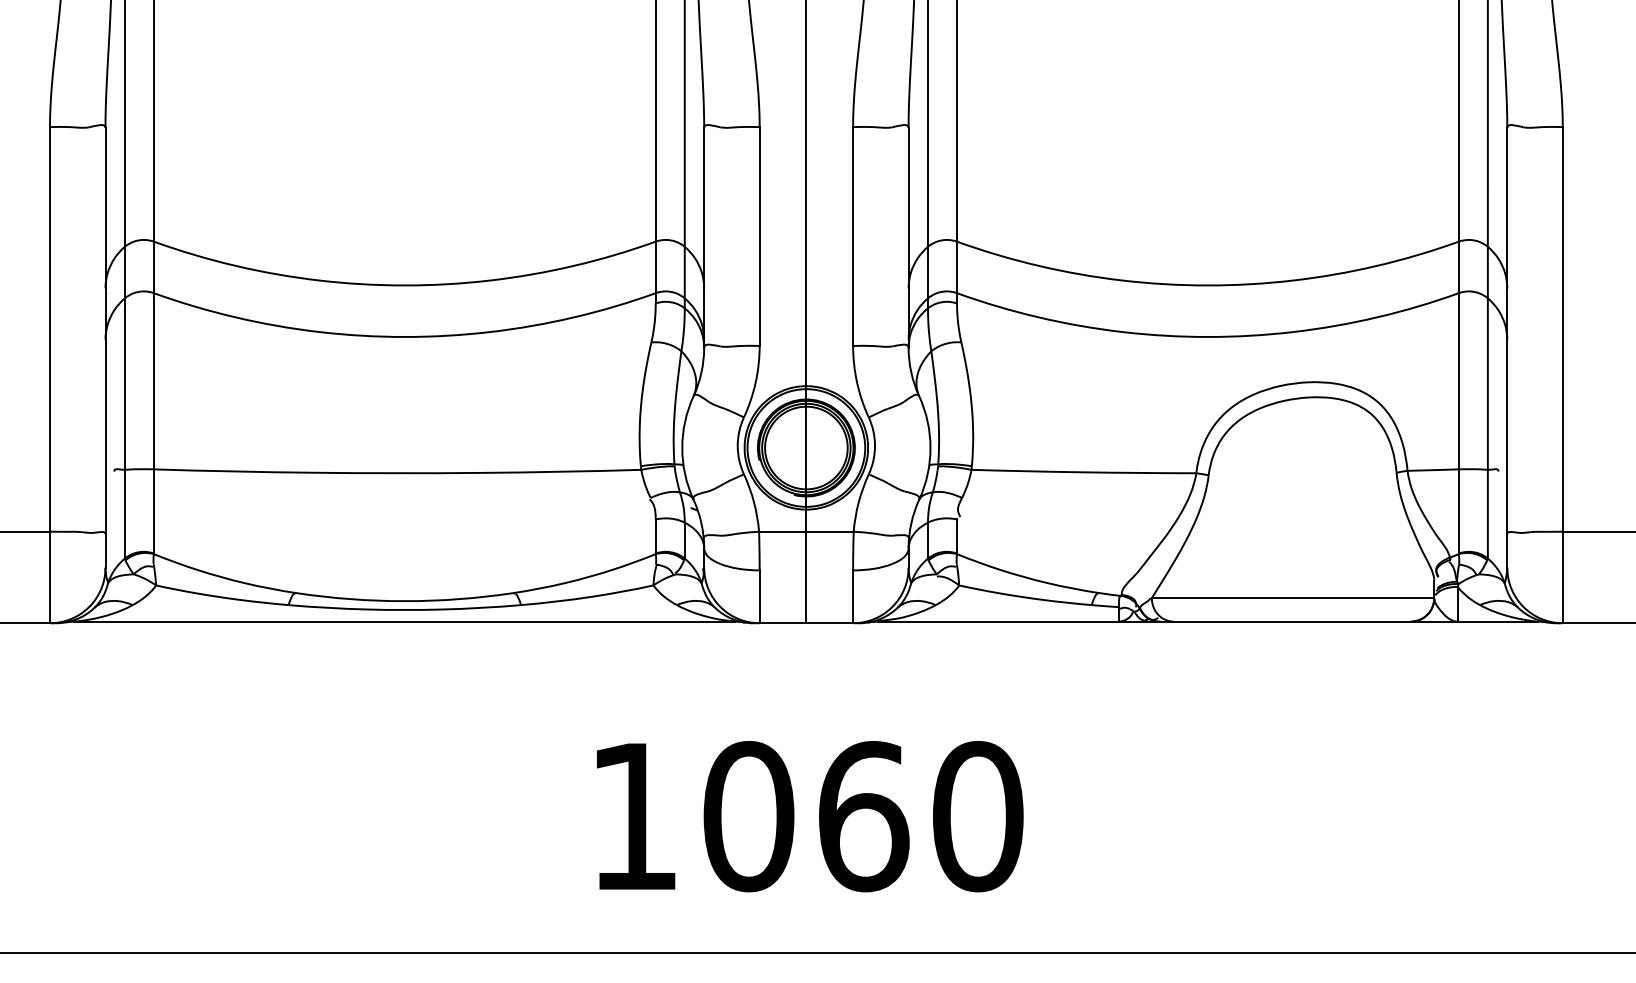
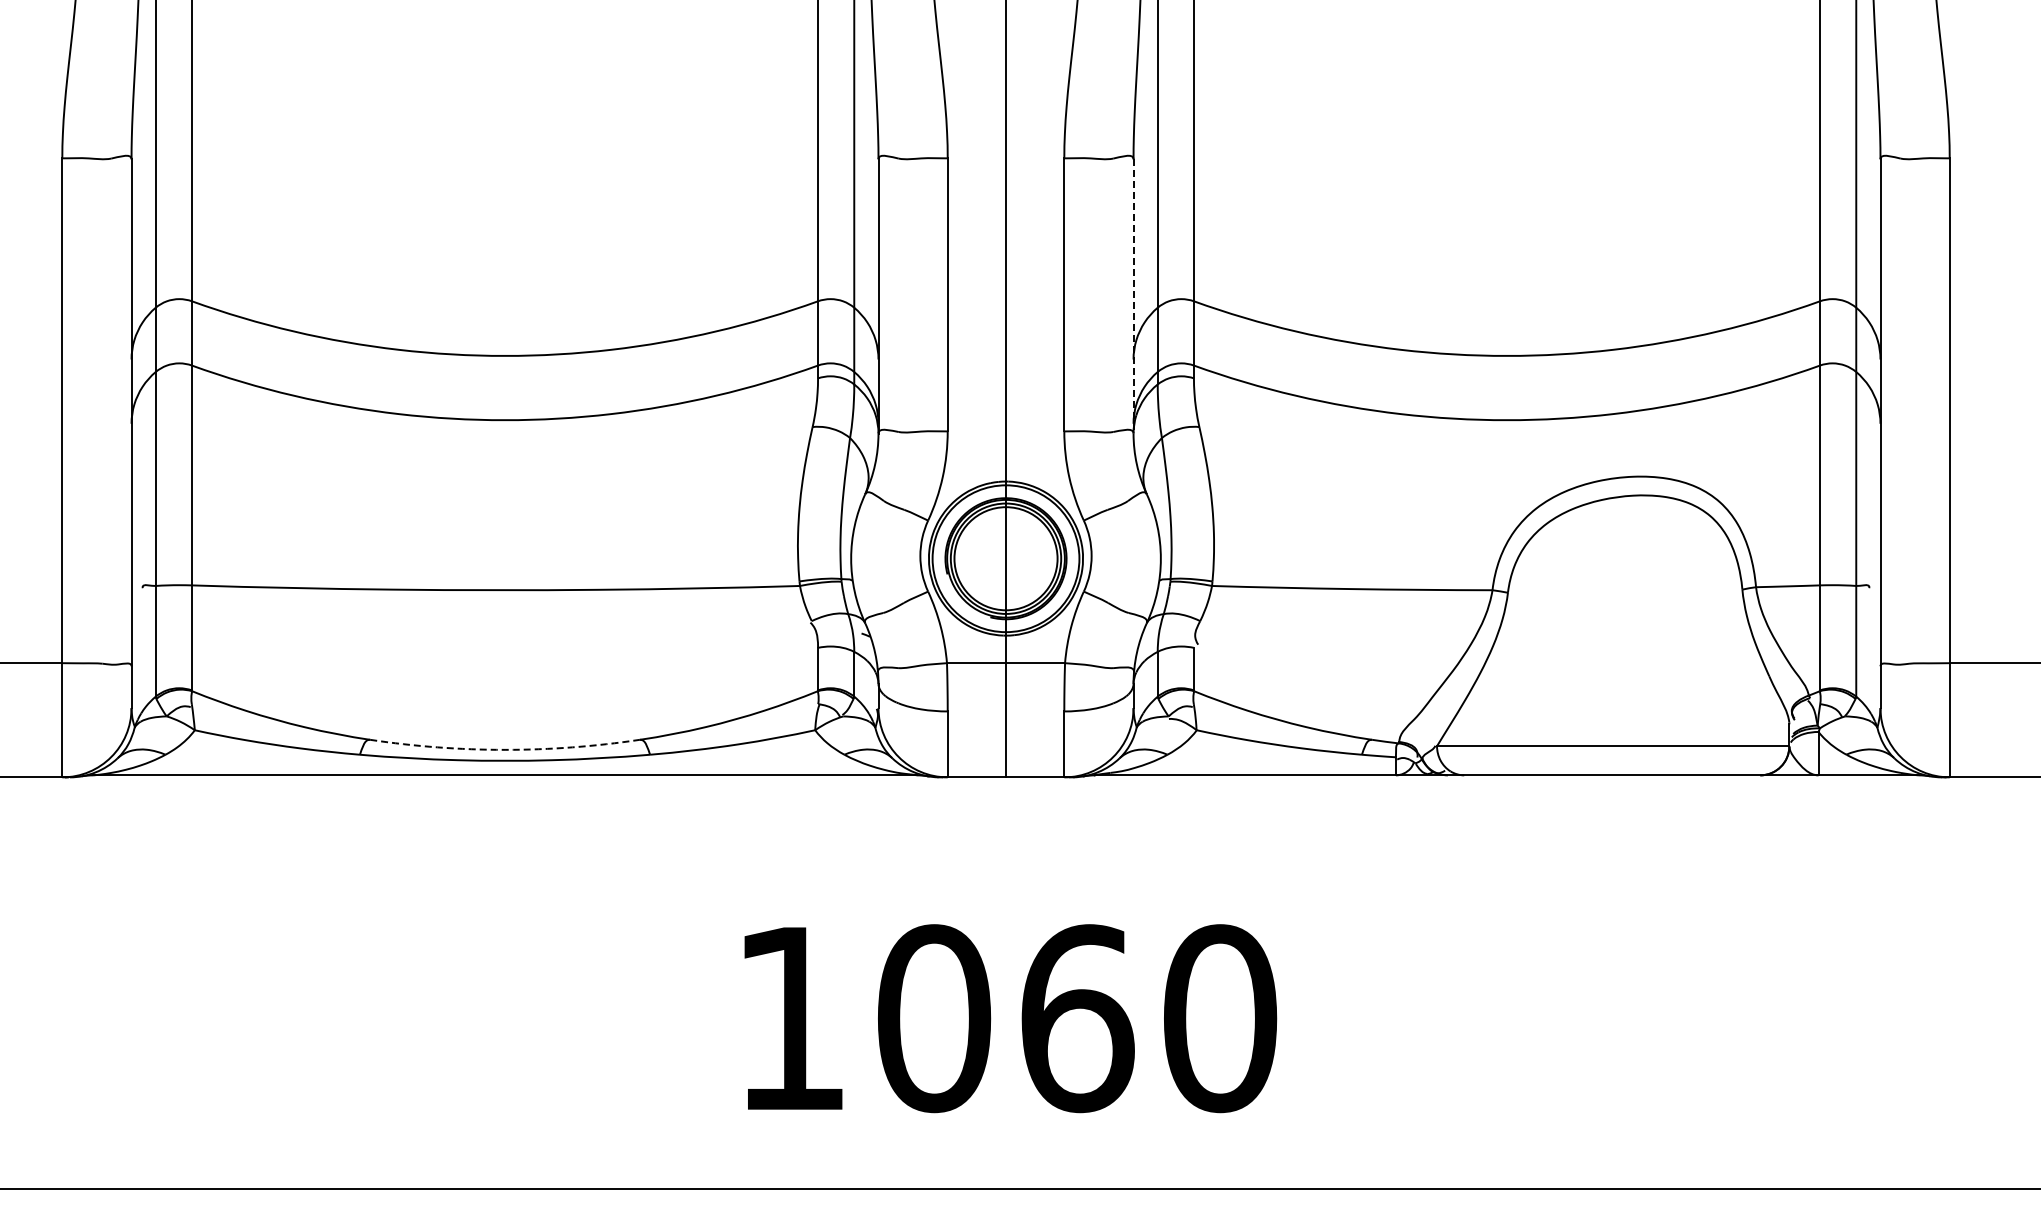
line: (908, 237) -> (1133, 296), solid -> dashed
arc: (405, 600) -> (505, 749), solid -> dashed

